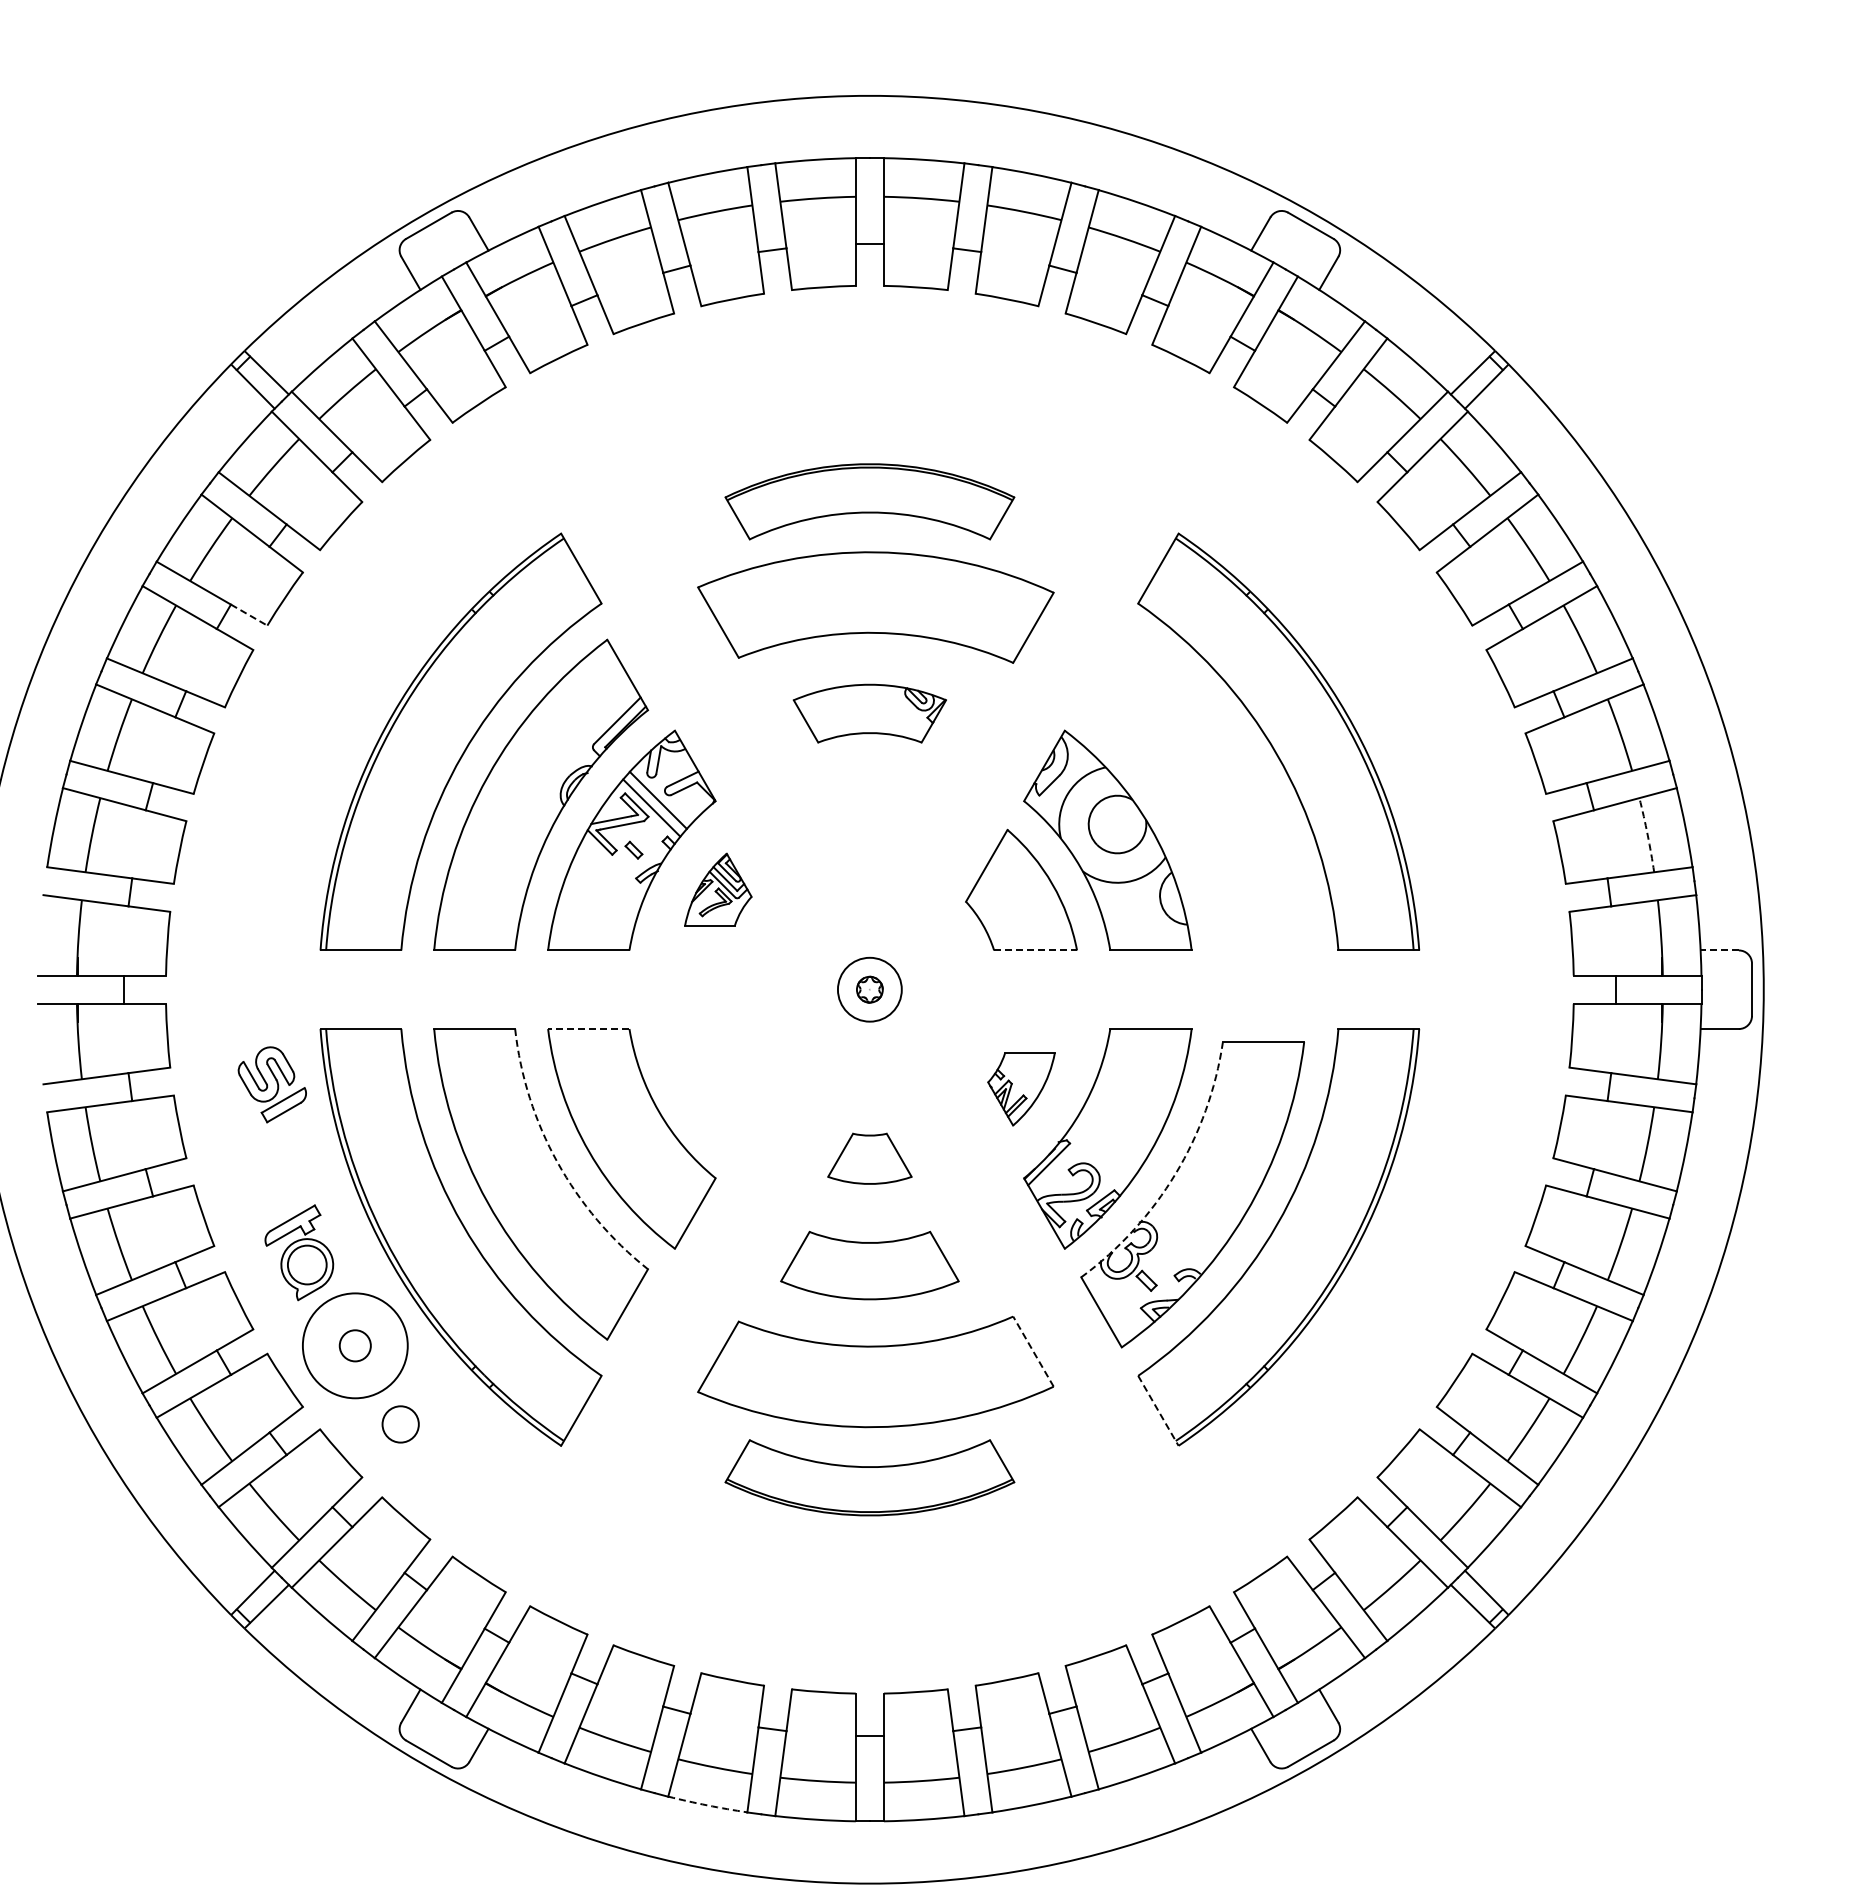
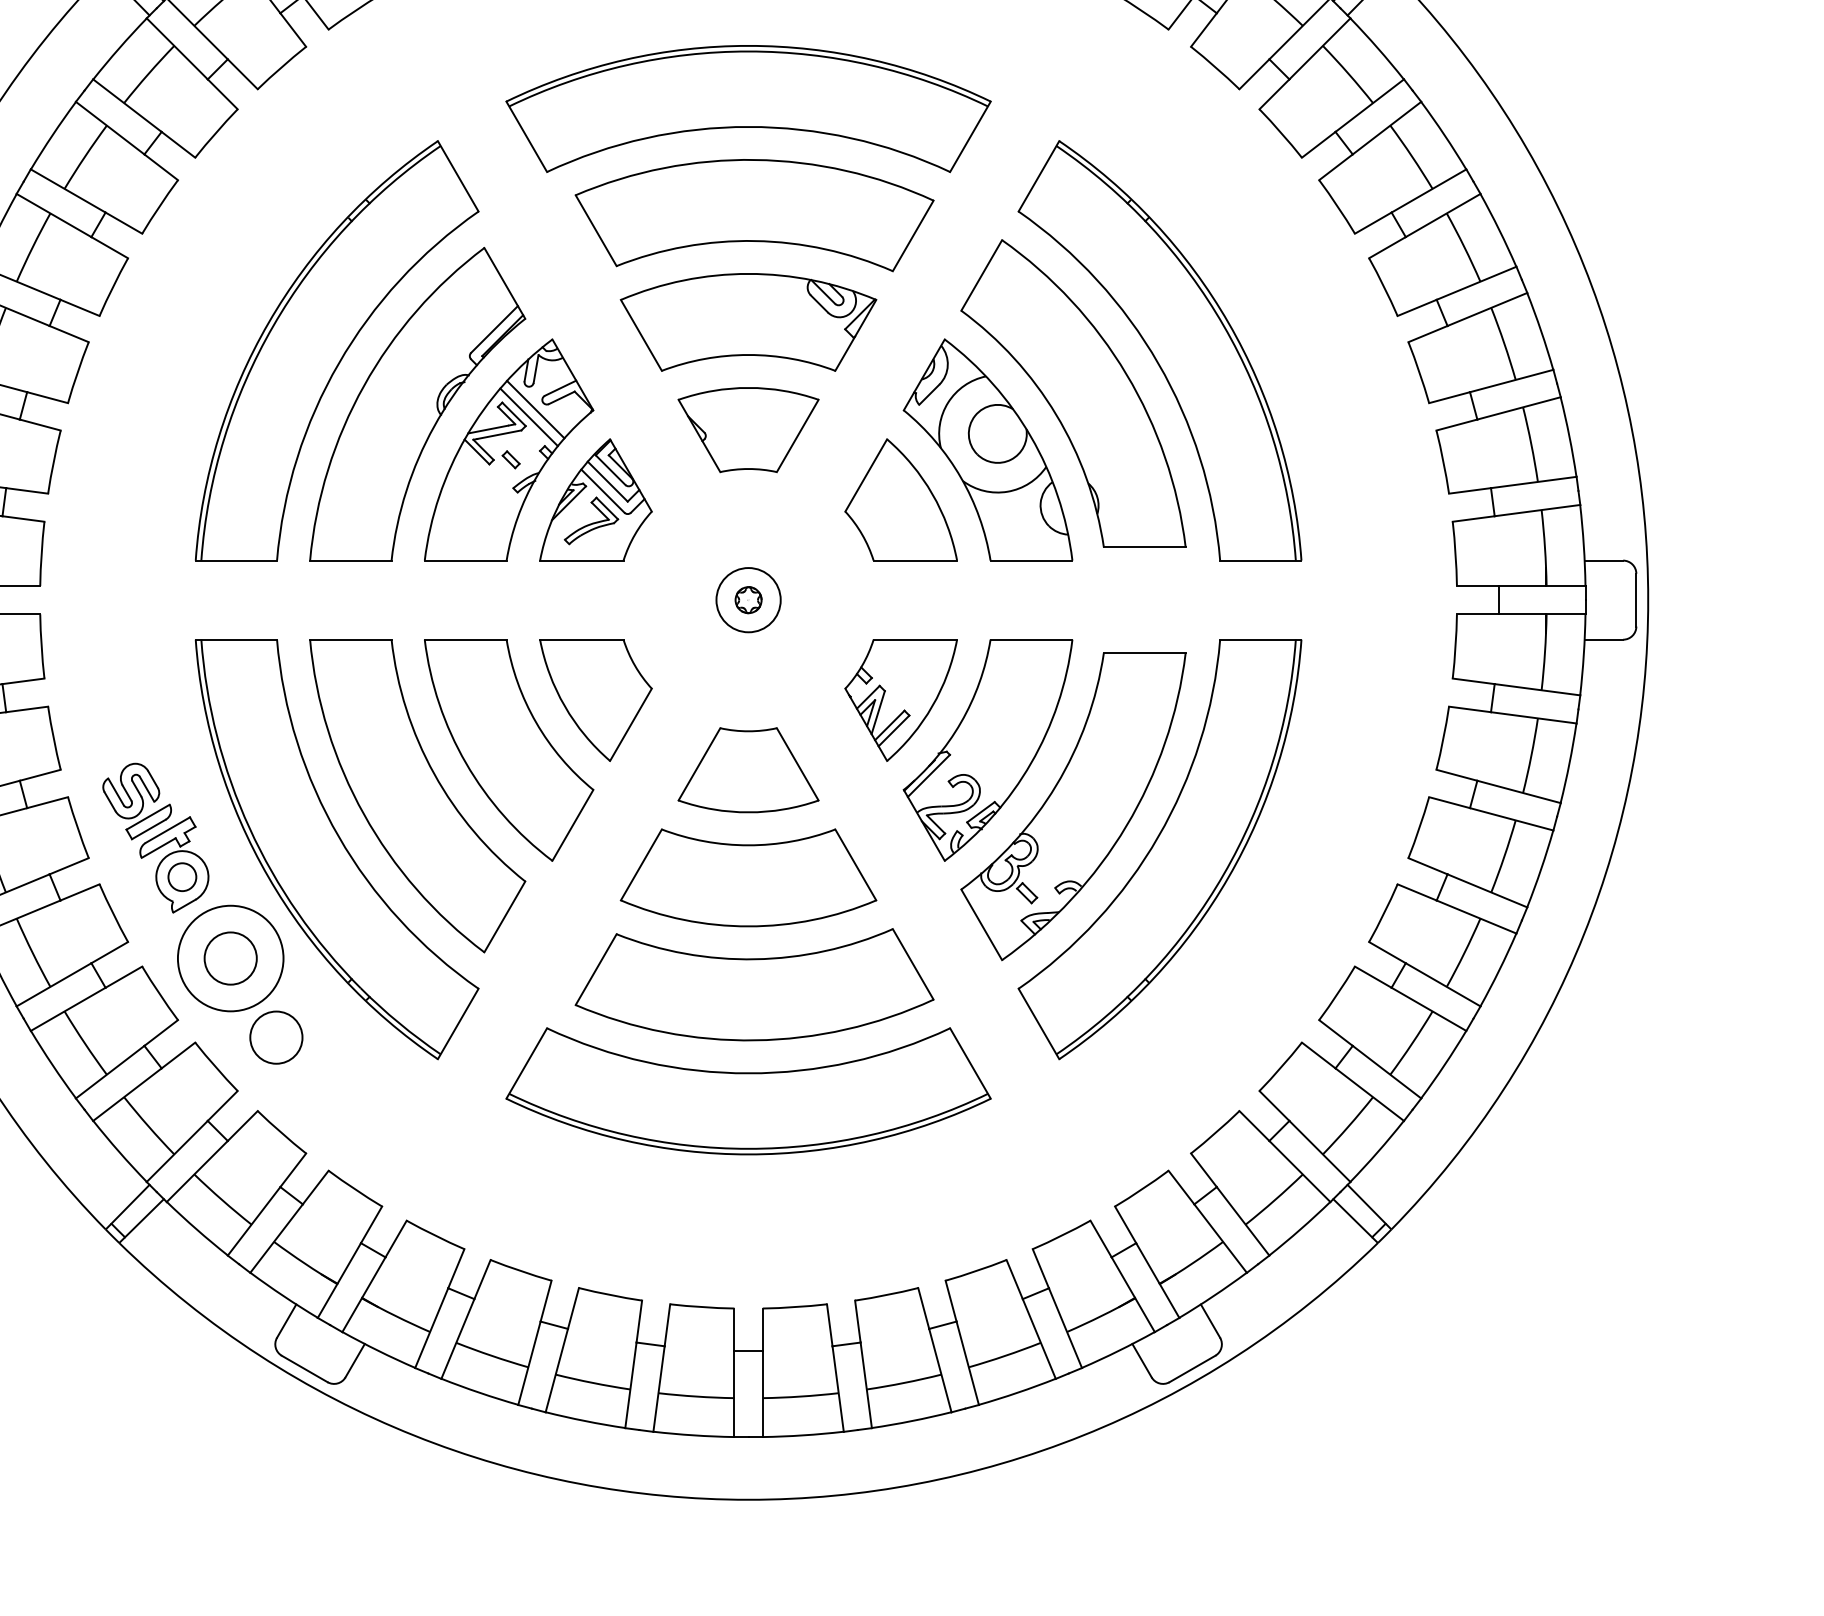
part: (869, 501) -> (748, 108), size x1.67
line: (249, 615) -> (124, 223), dashed -> solid
part: (869, 713) -> (748, 322), size x1.67
part: (1192, 784) -> (1073, 393), added
part: (869, 820) -> (748, 429), added
arc: (1647, 835) -> (1531, 444), dashed -> solid
part: (718, 889) -> (596, 499), size x1.67
line: (1036, 950) -> (916, 560), dashed -> solid
line: (1719, 950) -> (1603, 560), dashed -> solid
line: (588, 1029) -> (465, 640), dashed -> solid
part: (271, 1084) -> (136, 801), moved
part: (718, 1089) -> (596, 700), added
part: (1021, 1089) -> (901, 700), size x1.67
part: (869, 1158) -> (748, 770), size x1.67
arc: (557, 1162) -> (434, 774), dashed -> solid
arc: (1175, 1173) -> (1056, 785), dashed -> solid
circle: (307, 1264) -> (182, 876), size x0.71
part: (869, 1265) -> (748, 877), size x1.43
circle: (355, 1345) -> (230, 958), size x1.67
line: (1033, 1351) -> (913, 964), dashed -> solid
line: (1158, 1411) -> (1039, 1024), dashed -> solid
circle: (400, 1424) -> (276, 1037), size x1.43
part: (869, 1477) -> (748, 1091), size x1.67
arc: (707, 1805) -> (585, 1421), dashed -> solid

